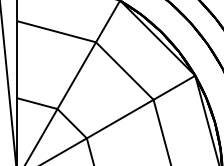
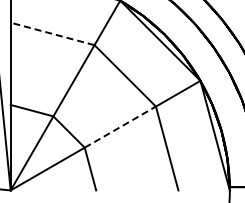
line: (56, 31) -> (52, 33), solid -> dashed
line: (120, 118) -> (120, 126), solid -> dashed

